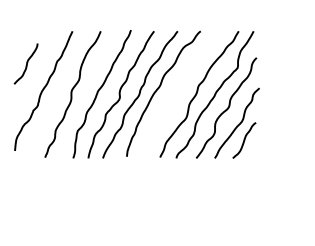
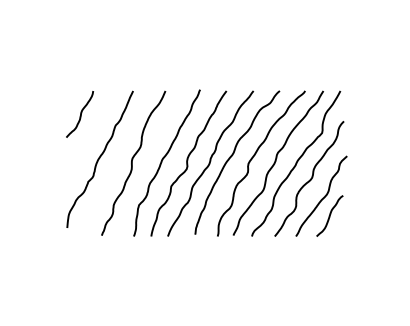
curve: (26, 64) -> (80, 114), moved
curve: (177, 90) -> (253, 158), added

